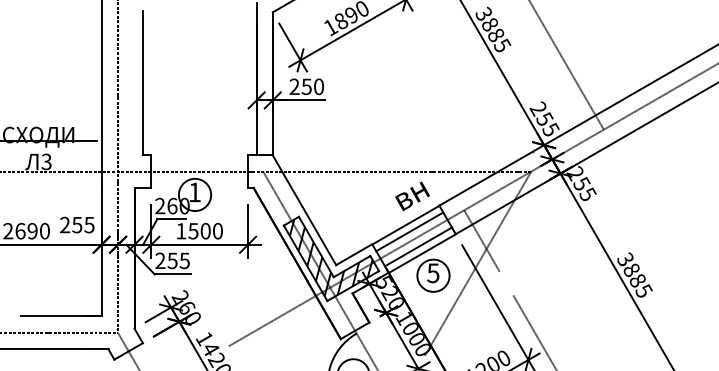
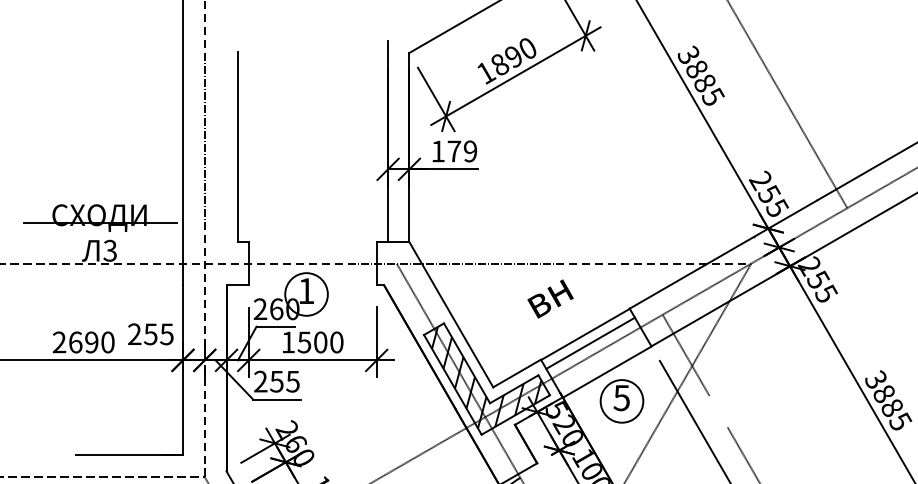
text: (306, 86) -> (453, 151), 250 -> 179
text: (412, 196) -> (550, 299), moved
line: (417, 246) -> (600, 362), removed

